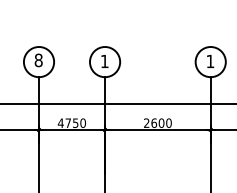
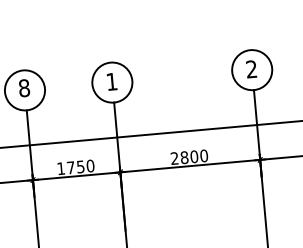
text: (210, 60) -> (251, 68), 1 -> 2
text: (60, 122) -> (60, 167), 4750 -> 1750
text: (154, 122) -> (184, 156), 2600 -> 2800

